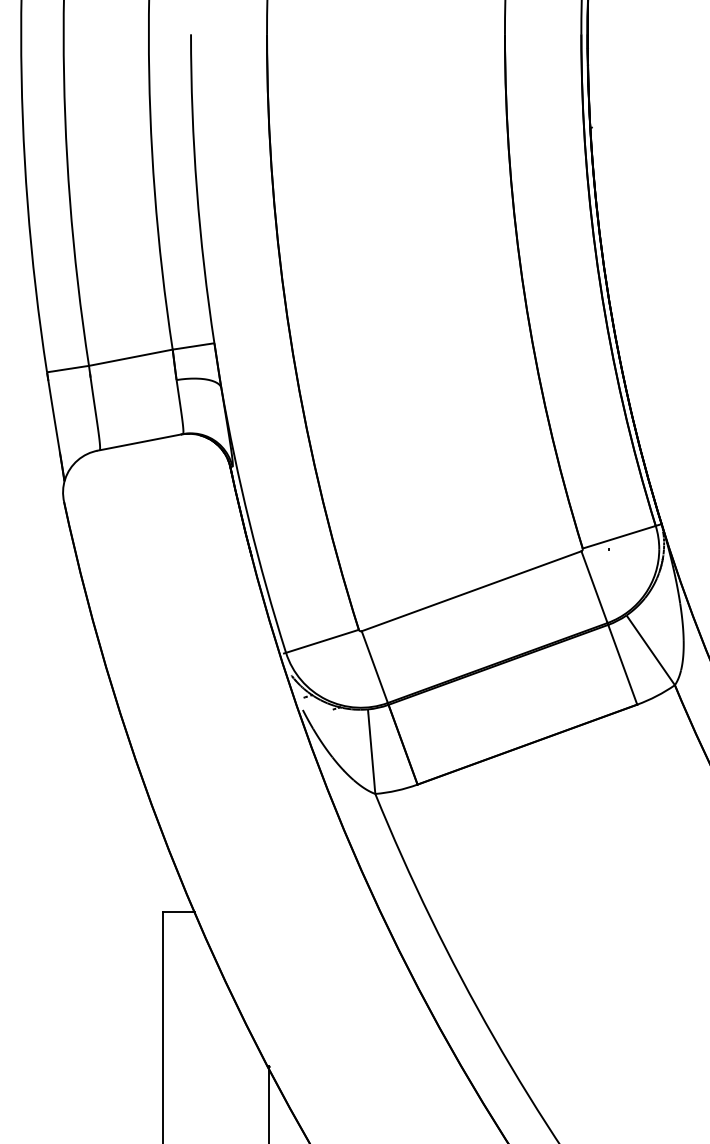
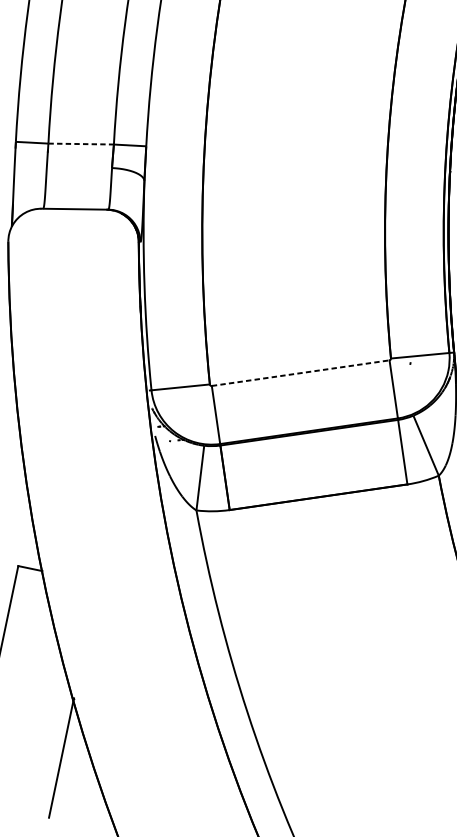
line: (130, 357) -> (80, 143), solid -> dashed
line: (471, 591) -> (300, 373), solid -> dashed

